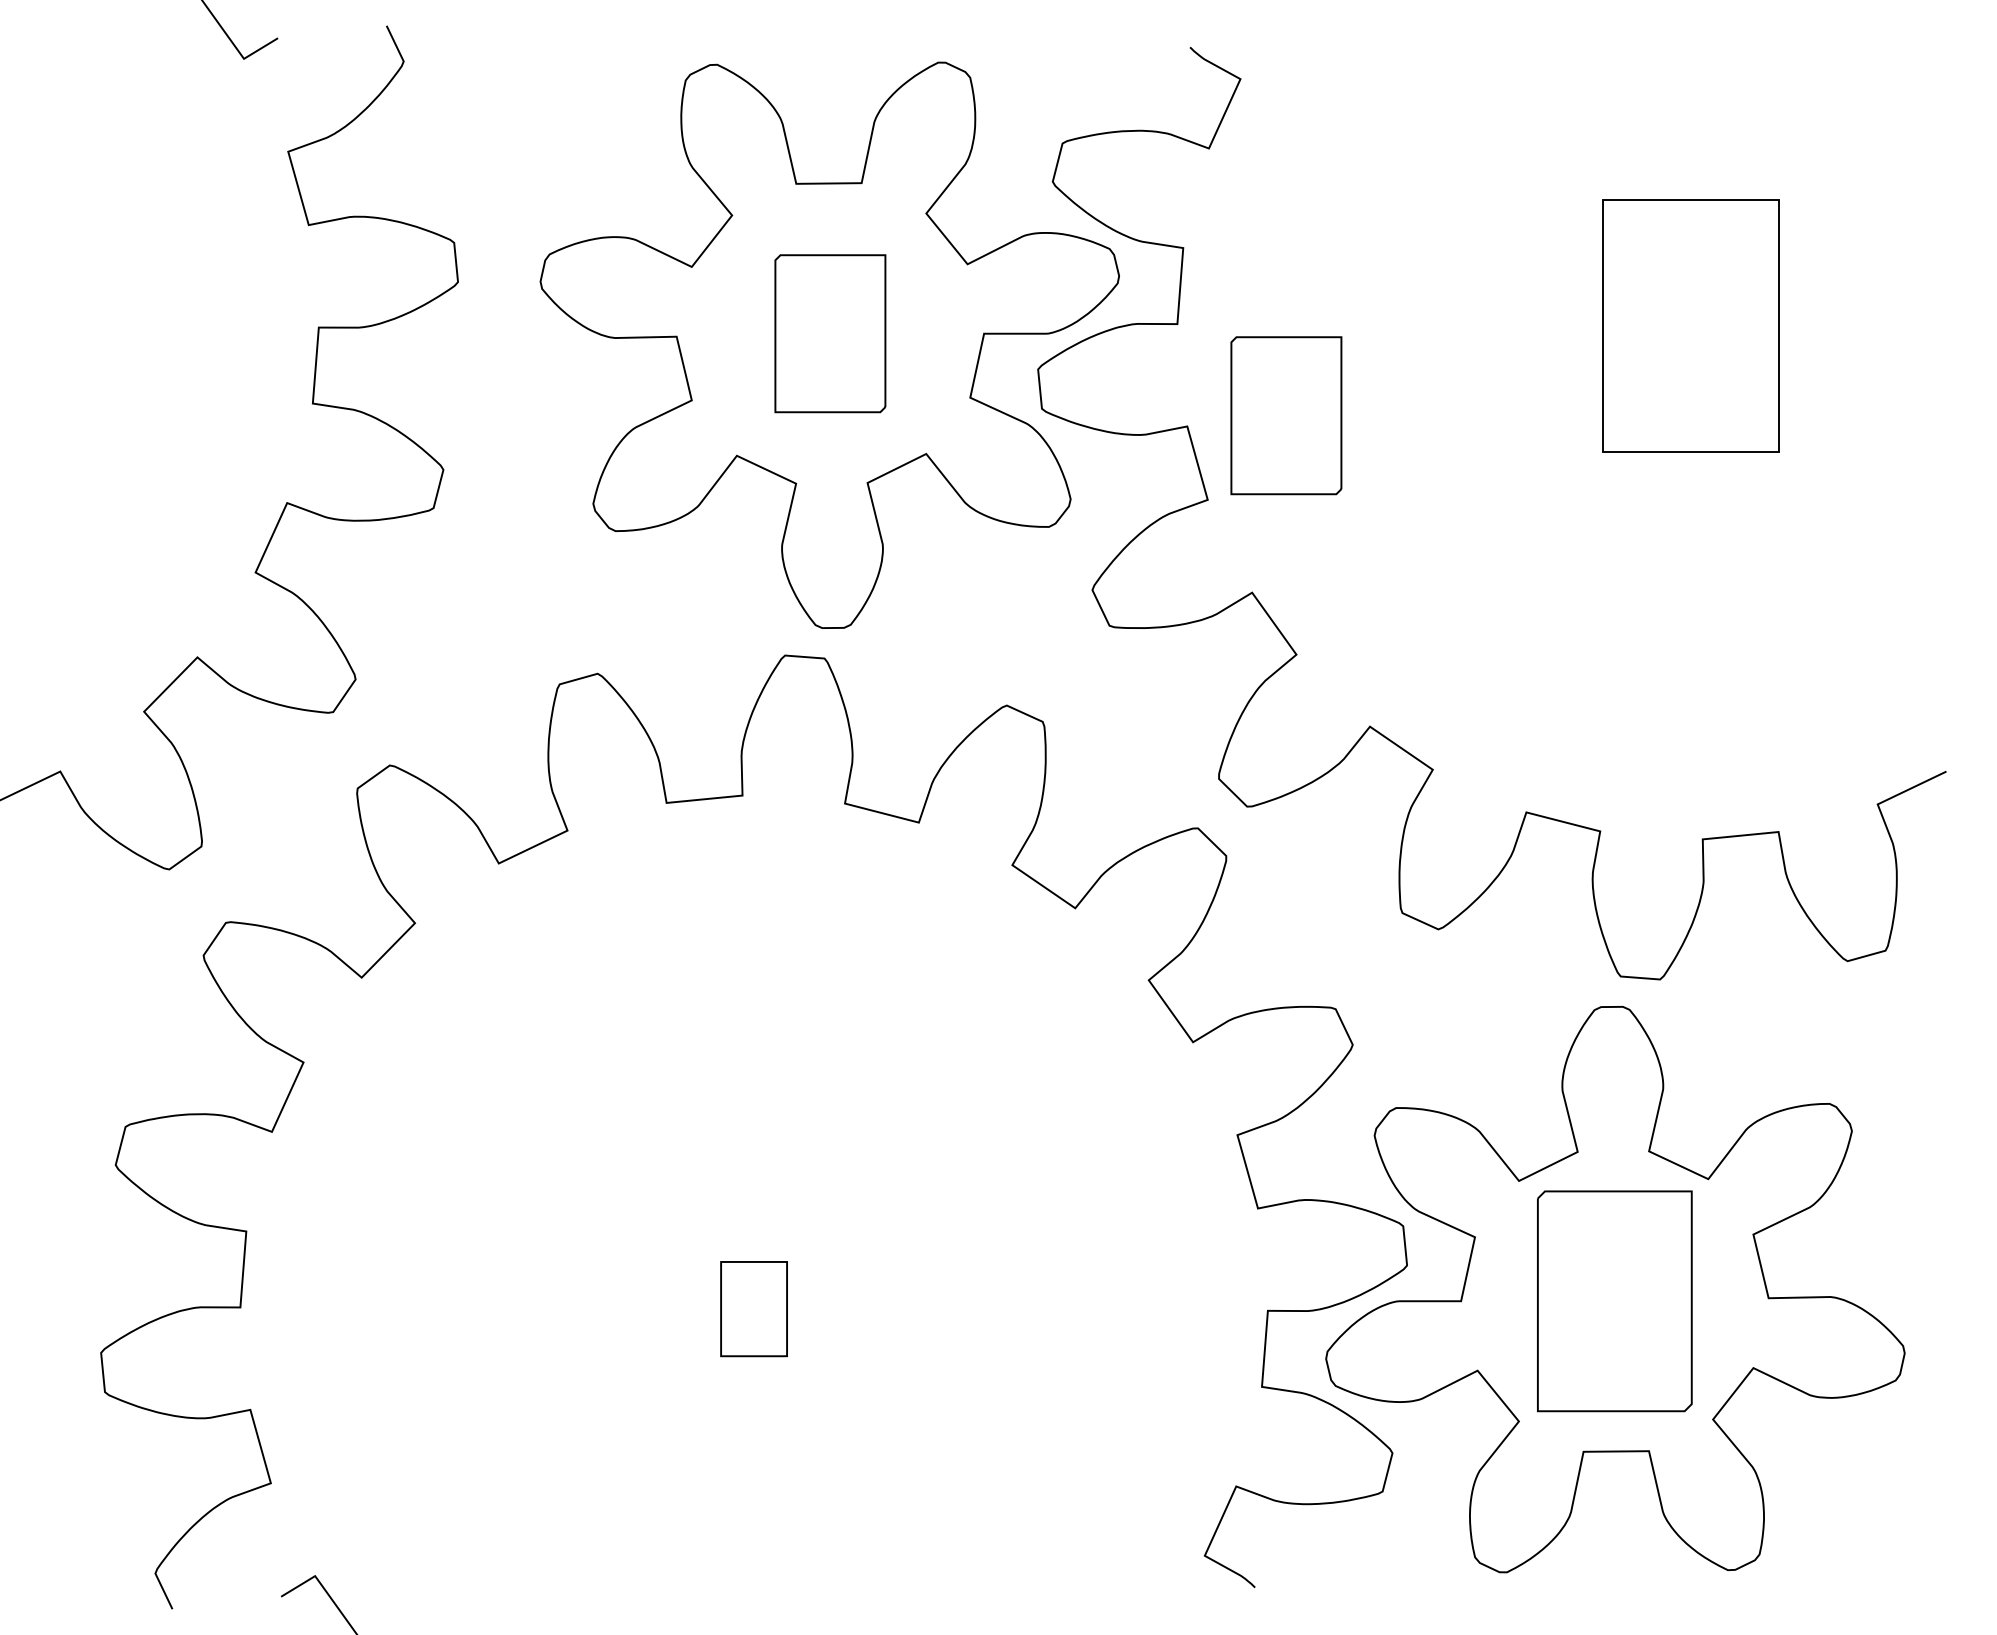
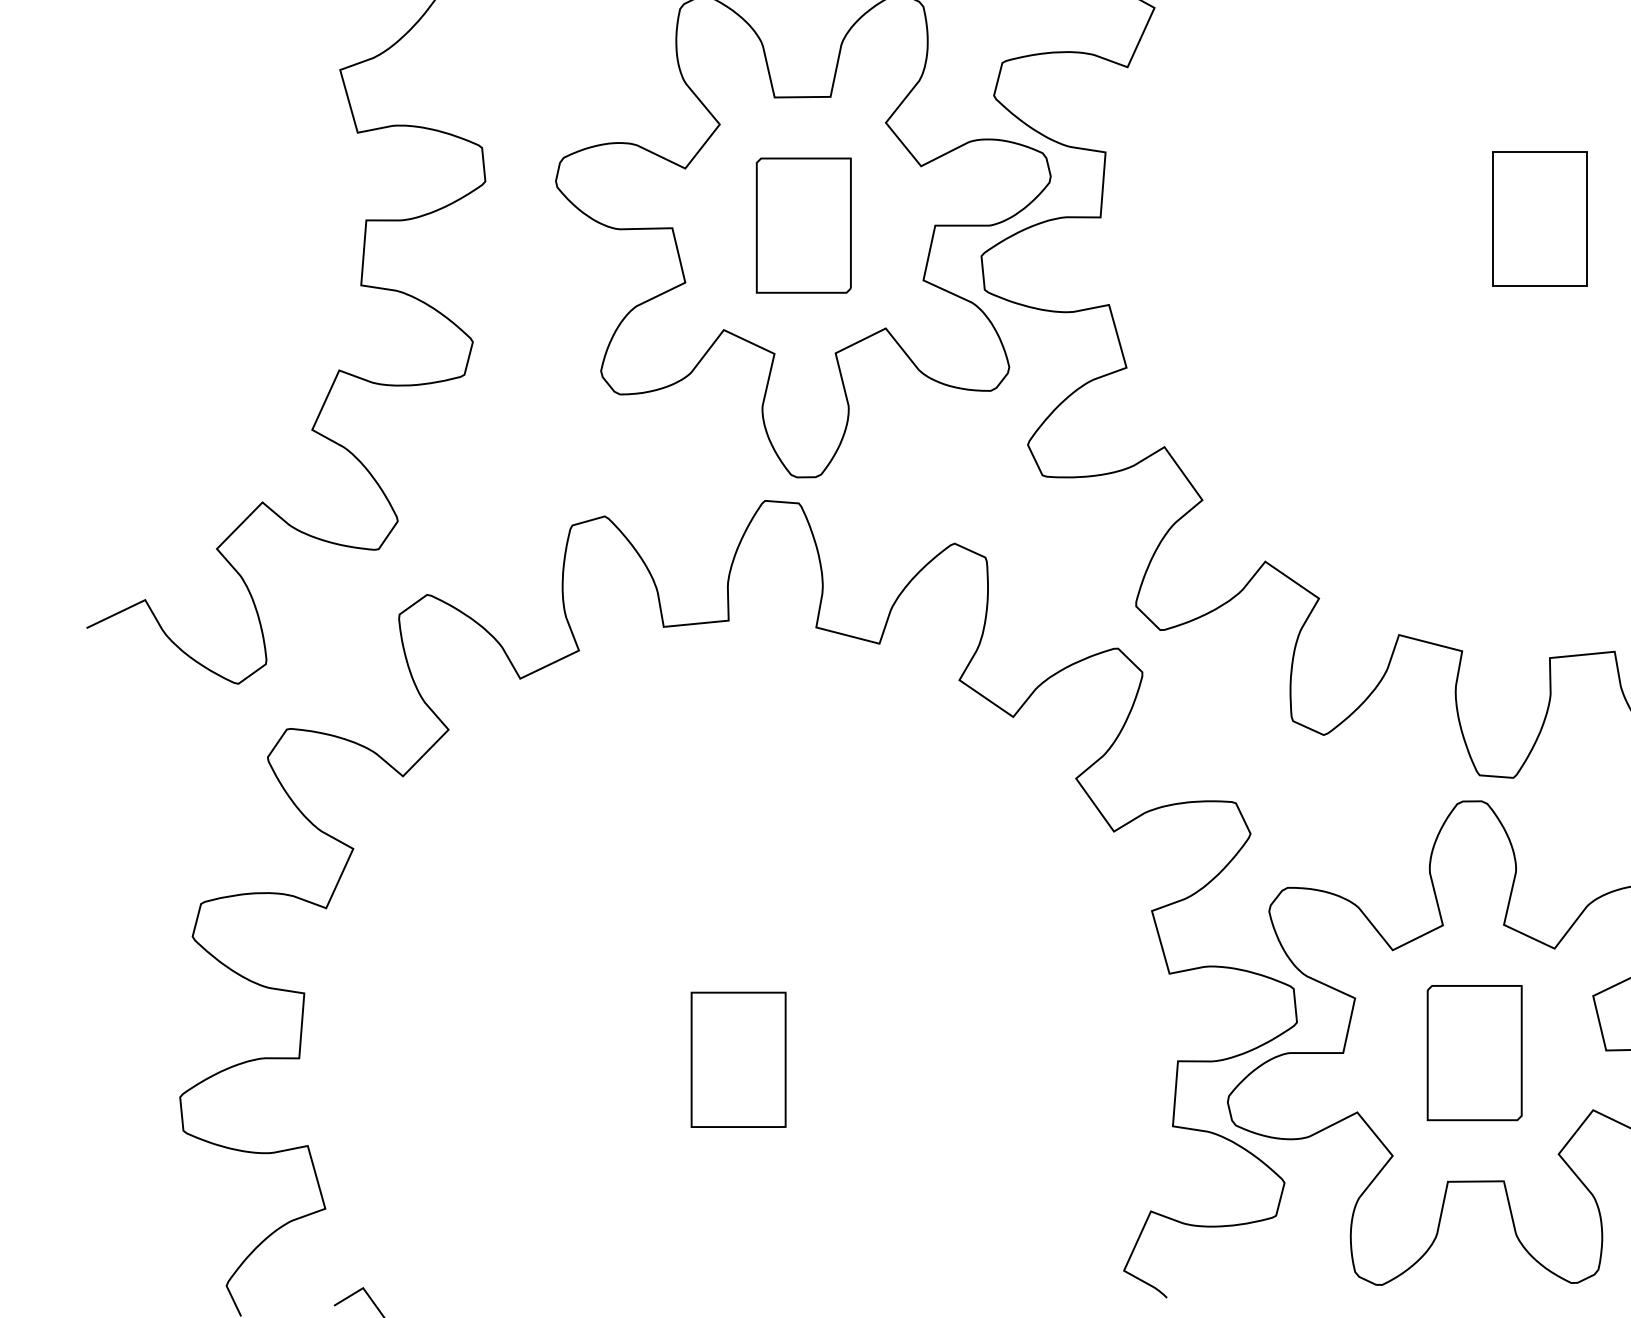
part: (1690, 325) -> (1539, 218), size x0.62
part: (1286, 415) -> (1193, 295), removed
part: (1614, 1300) -> (1474, 1052), size x0.71
part: (753, 1308) -> (738, 1059), size x1.67

